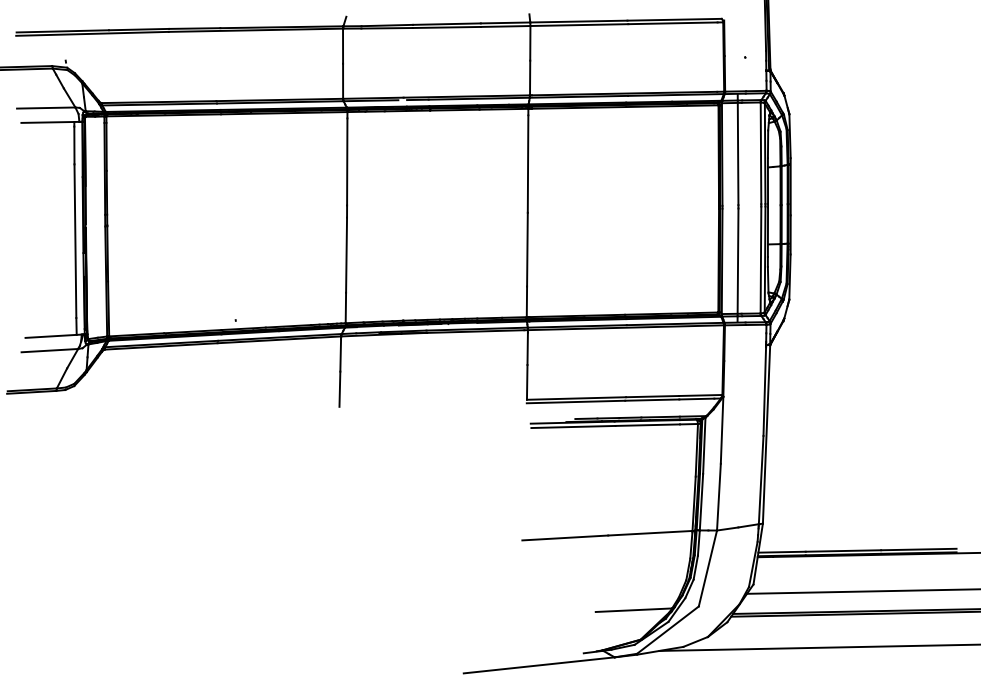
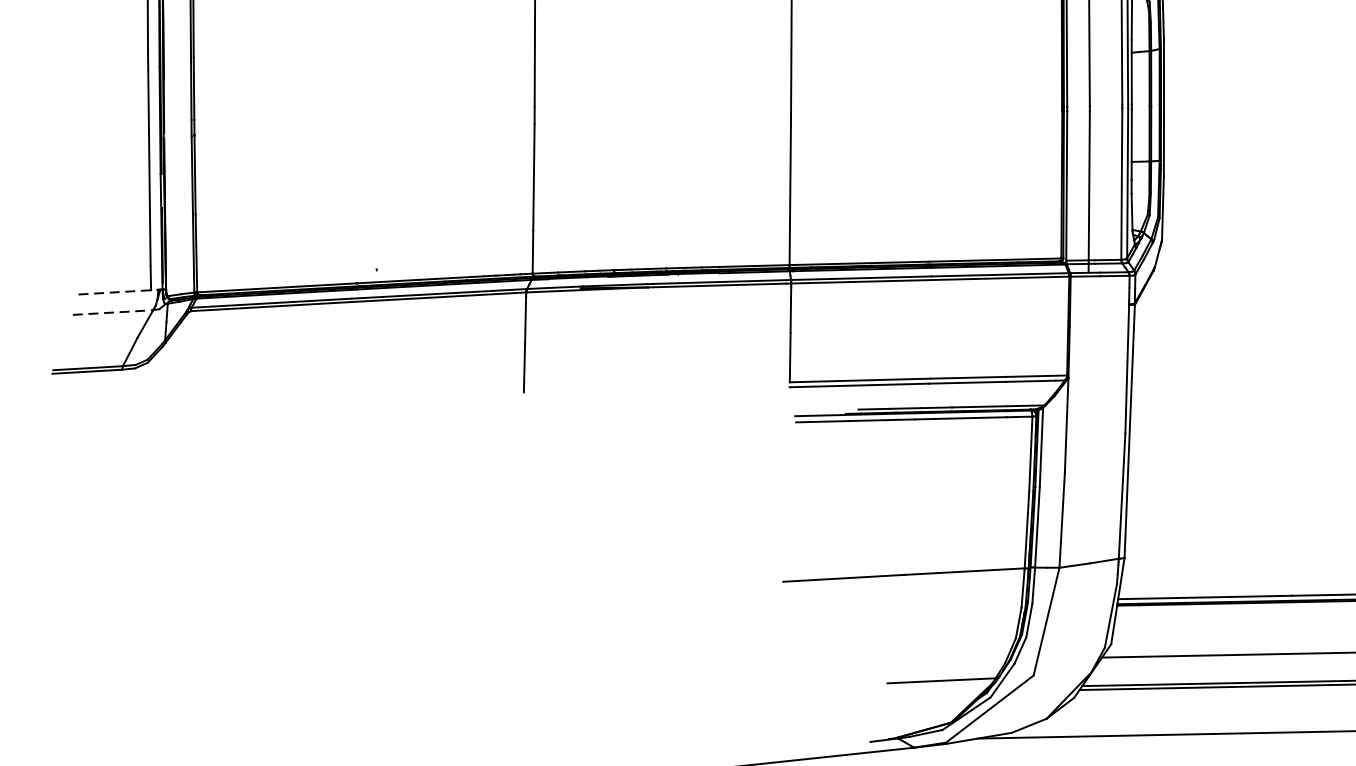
line: (54, 336) -> (119, 292), solid -> dashed
line: (50, 350) -> (113, 312), solid -> dashed

